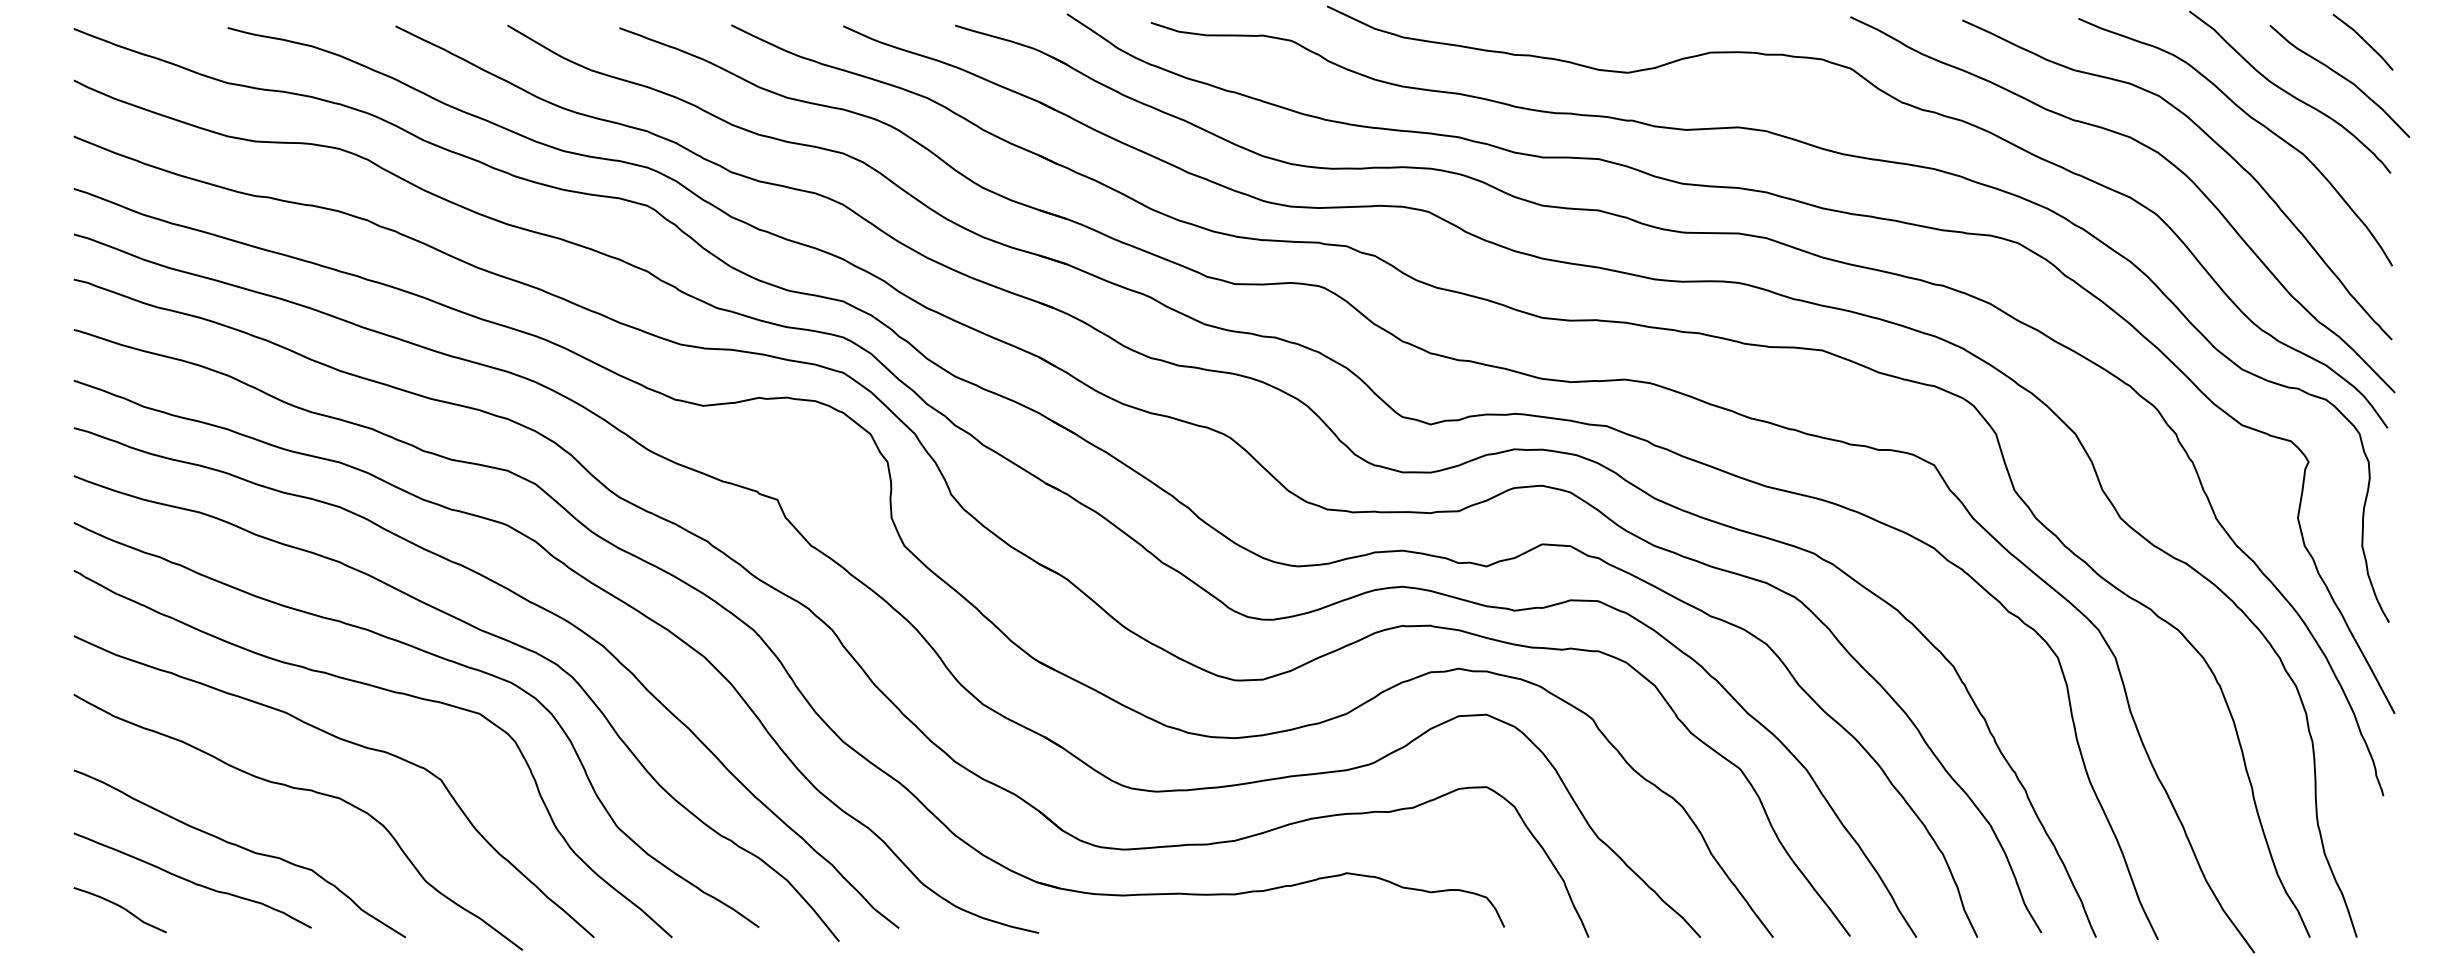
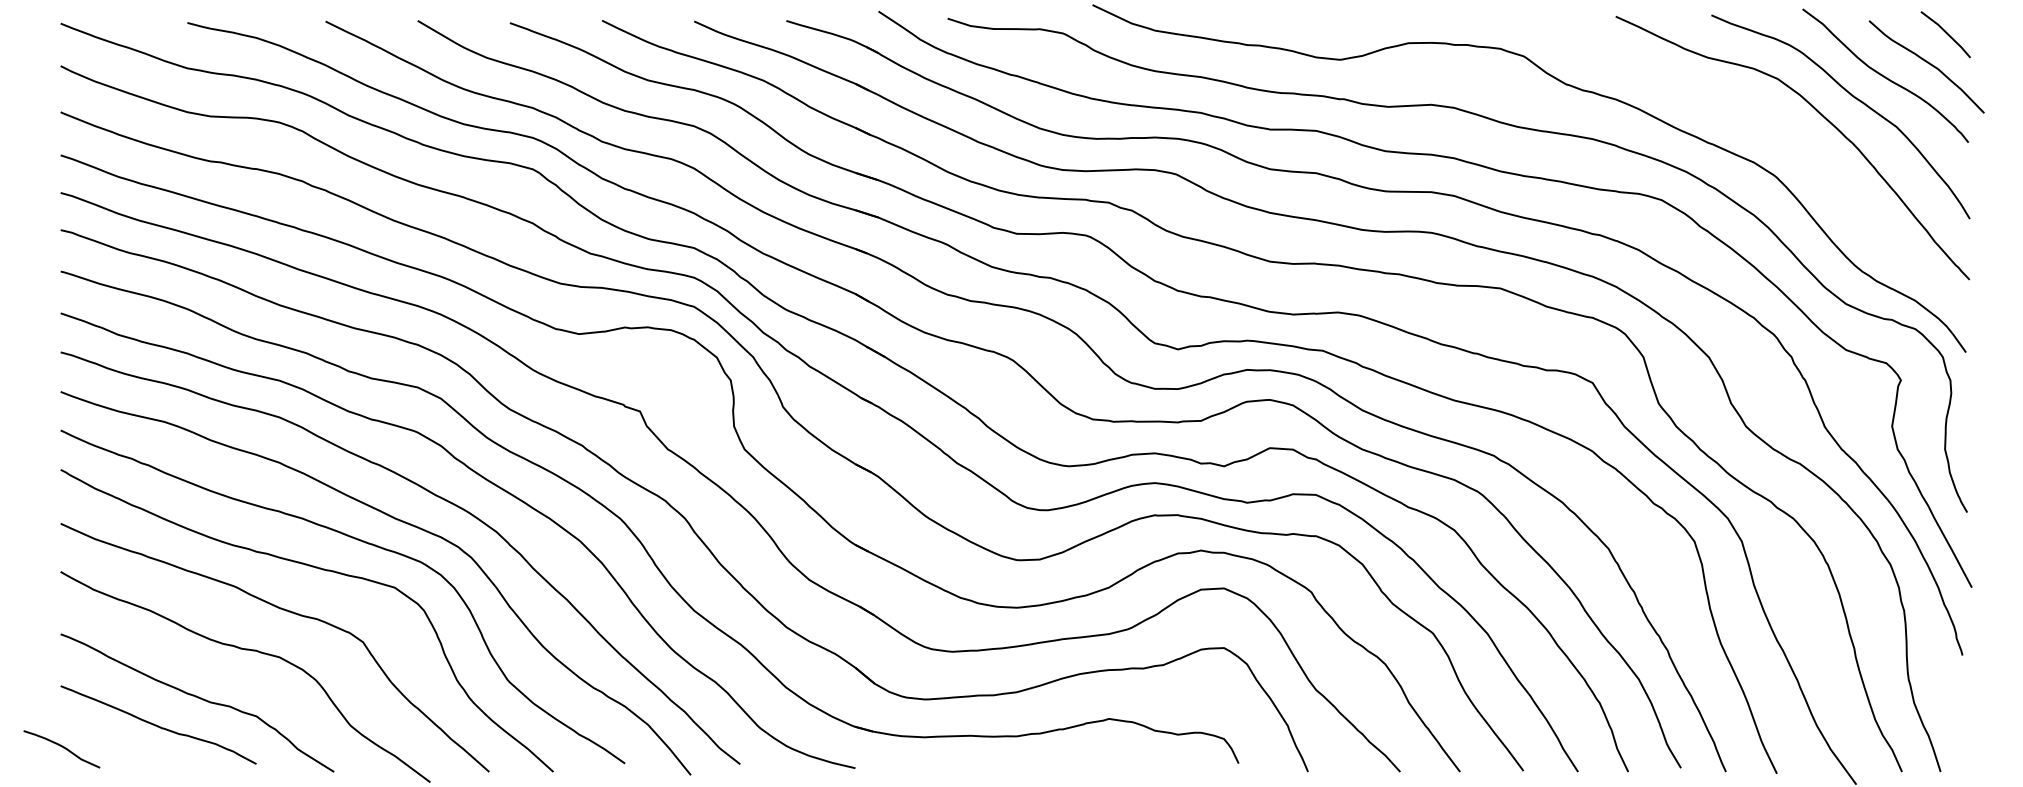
curve: (2150, 150) -> (1770, 123), removed
curve: (119, 907) -> (61, 747), moved

